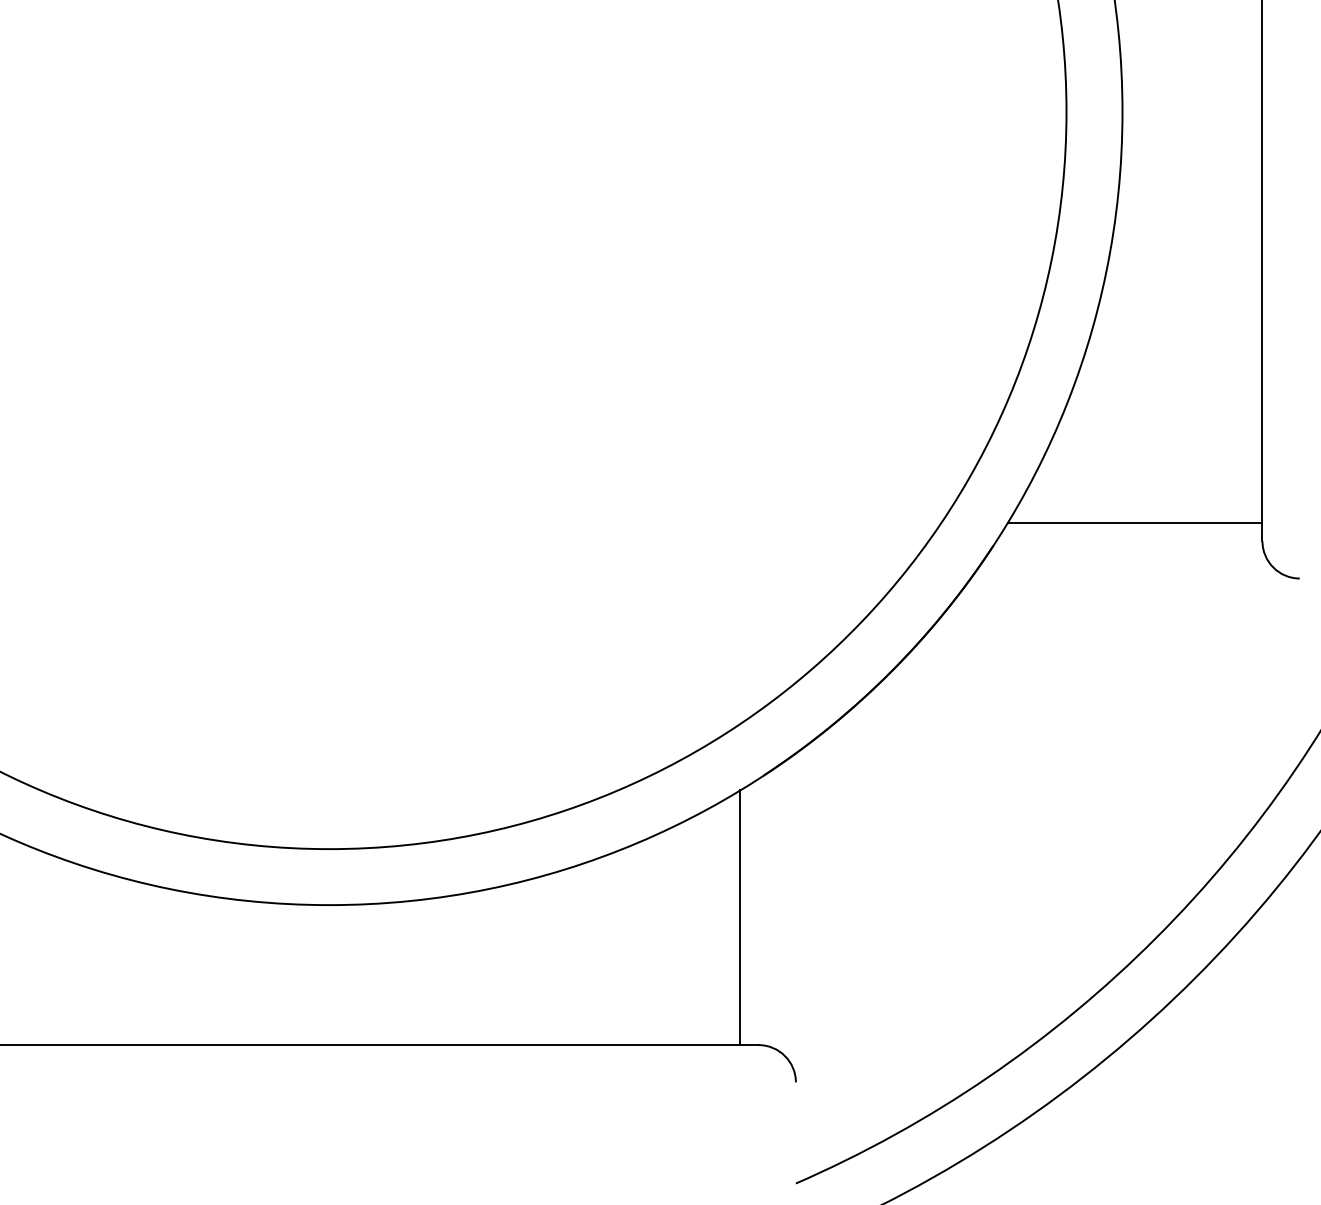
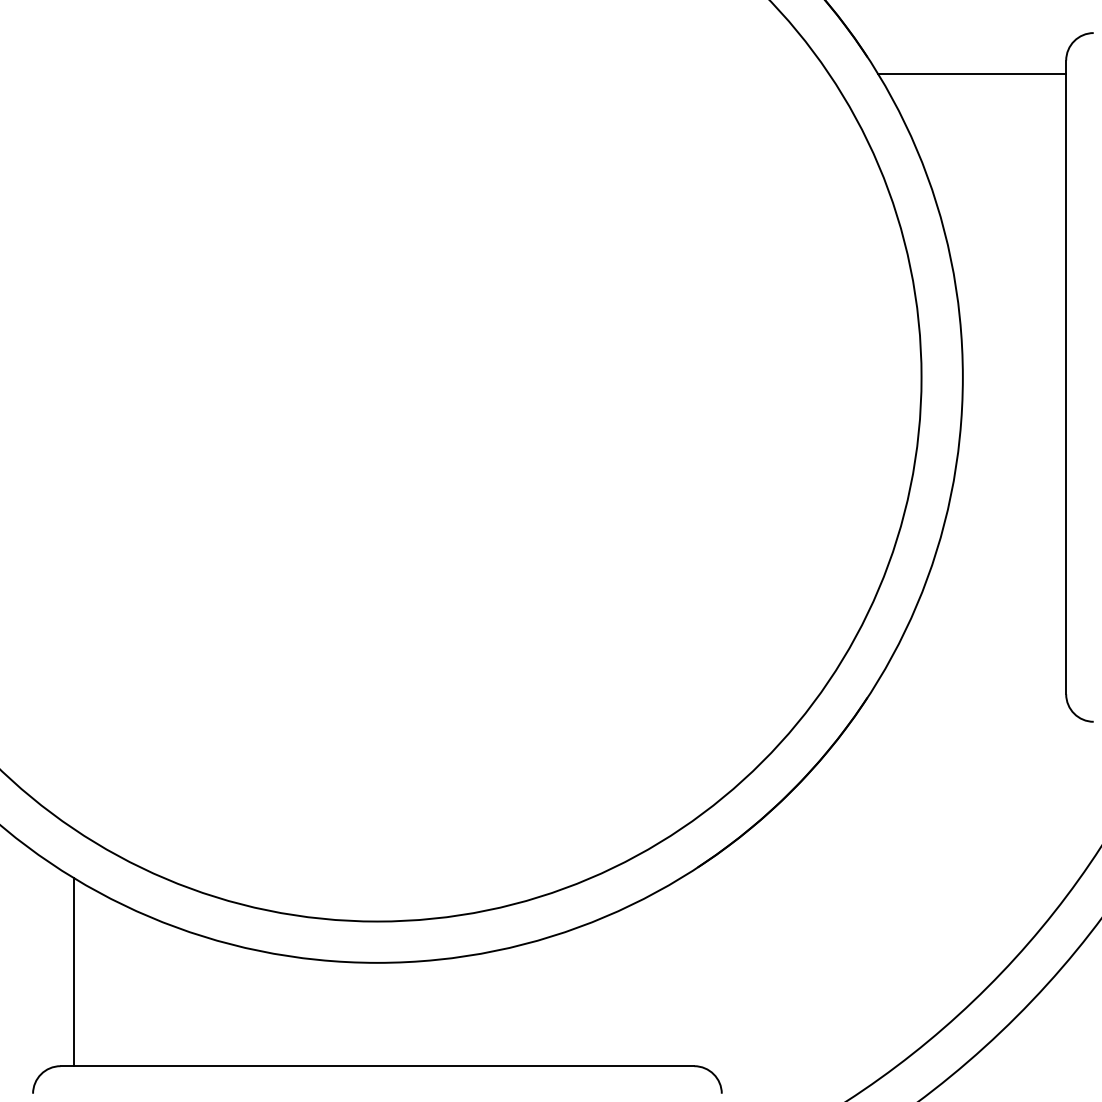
line: (1135, 522) -> (972, 680), removed
line: (739, 916) -> (680, 971), removed

